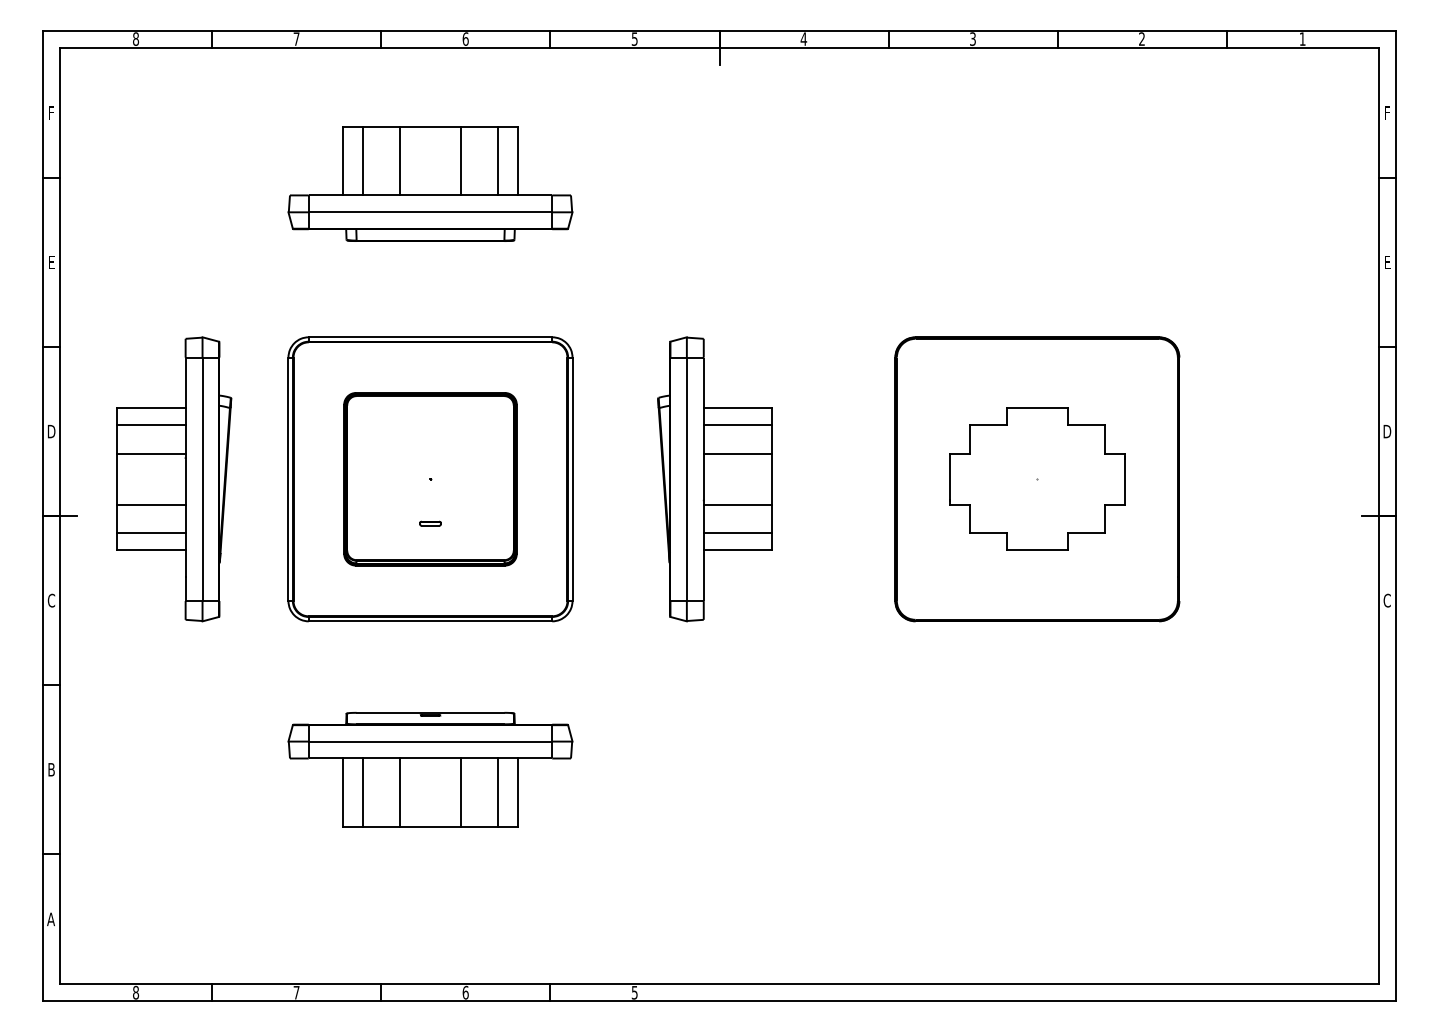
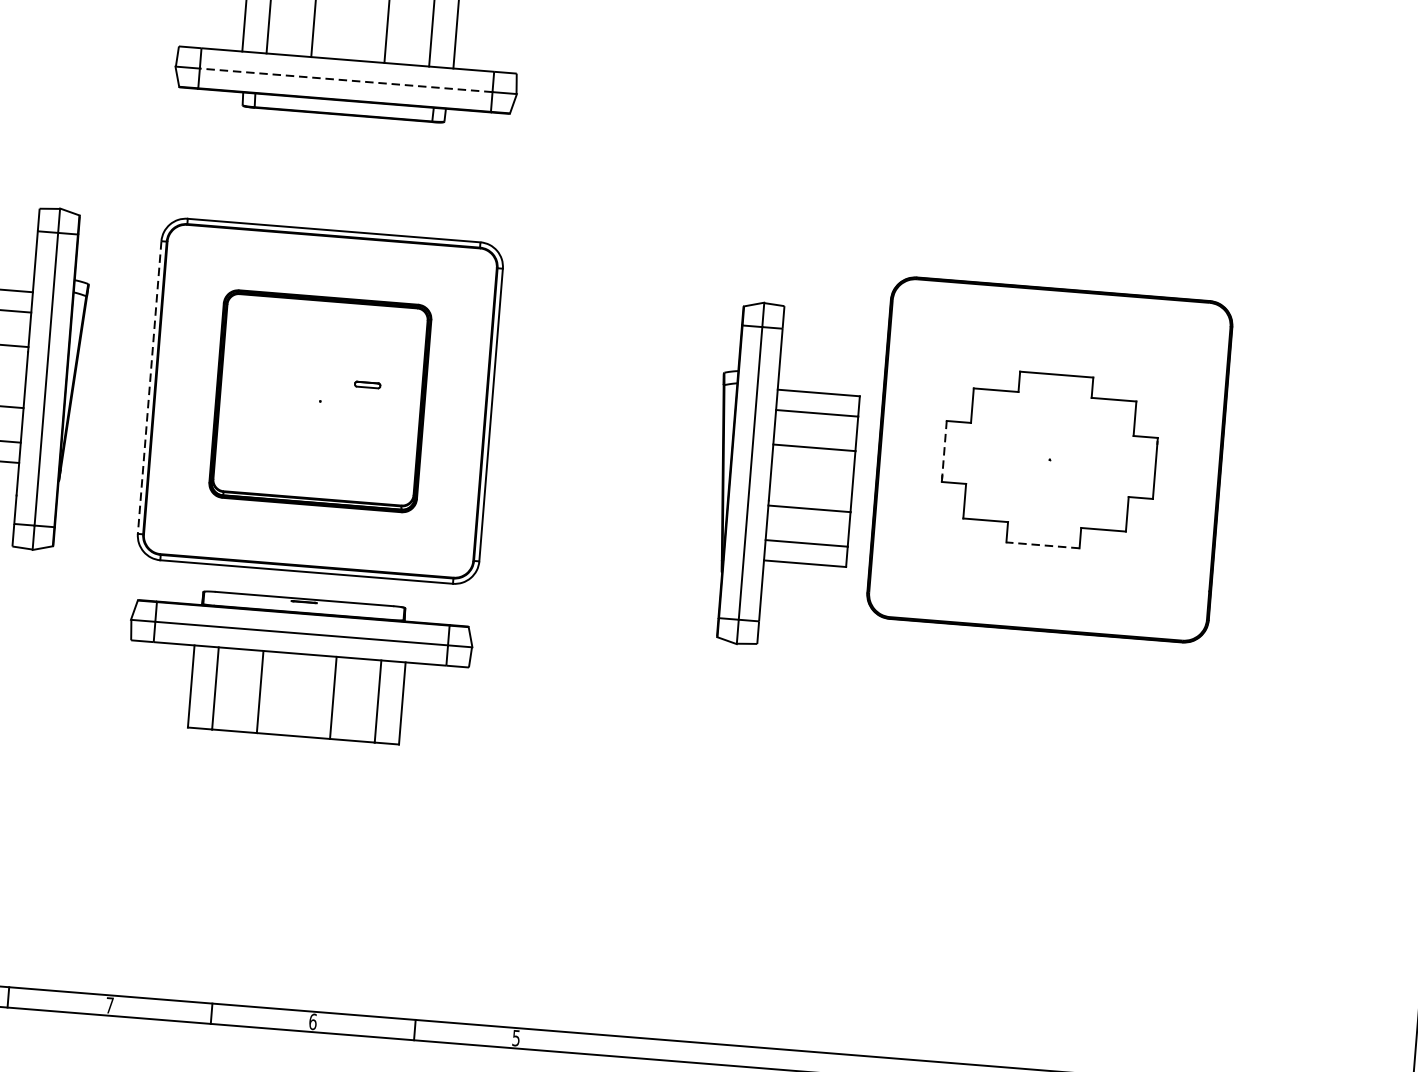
line: (430, 212) -> (346, 80), solid -> dashed
line: (949, 478) -> (944, 450), solid -> dashed
line: (288, 479) -> (149, 387), solid -> dashed
part: (714, 479) -> (783, 476), moved
part: (430, 523) -> (367, 384), moved
line: (1036, 550) -> (1041, 545), solid -> dashed
part: (430, 769) -> (298, 667), moved

